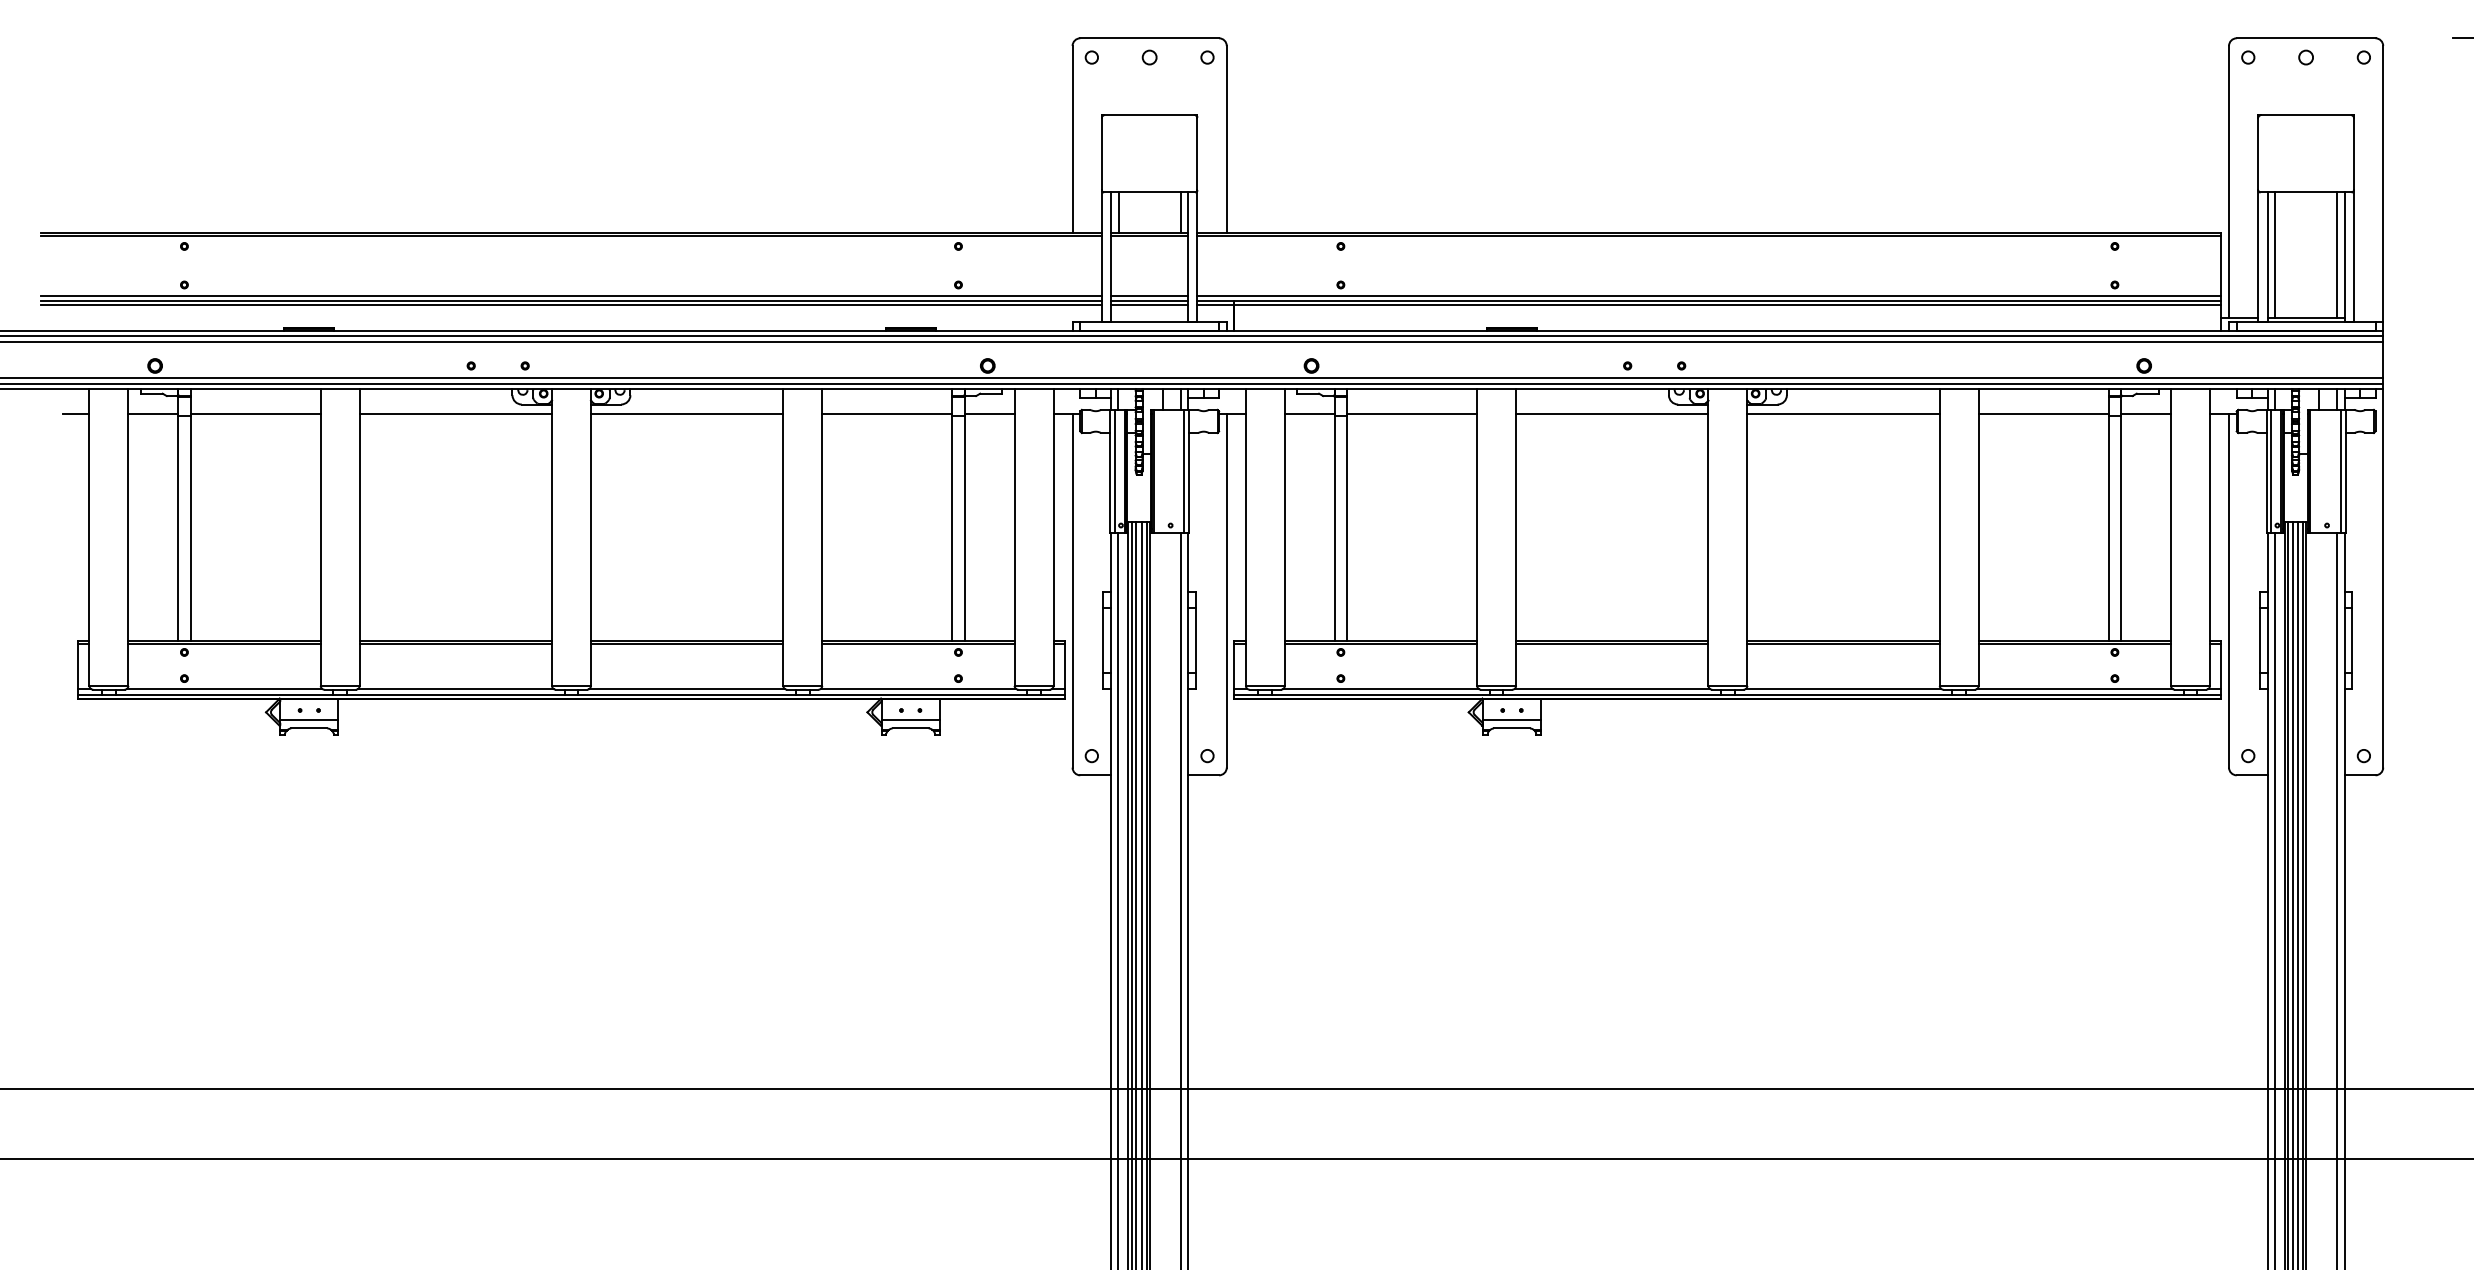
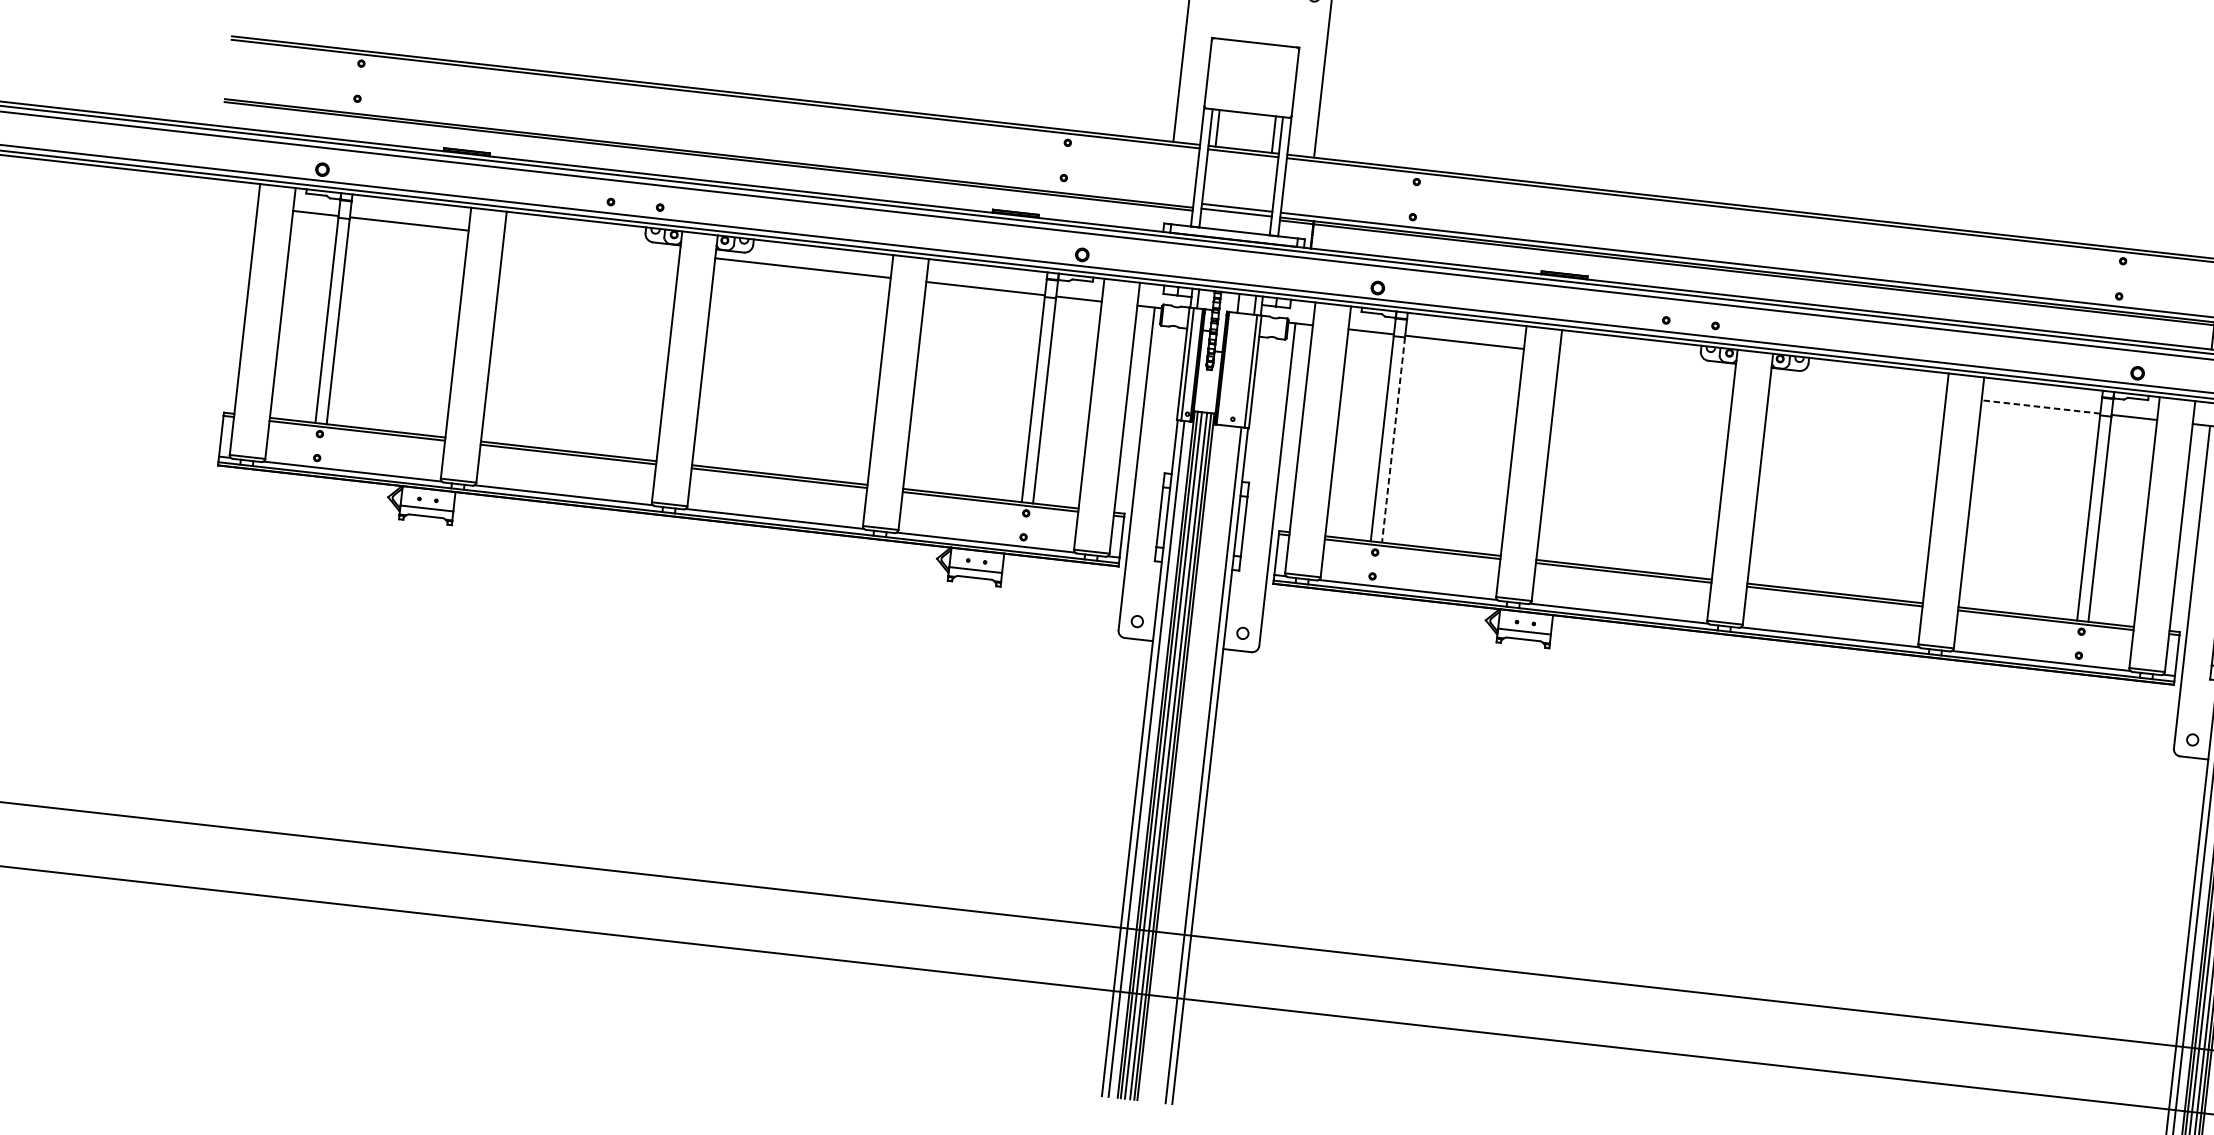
line: (571, 296) -> (709, 148), removed
line: (1149, 304) -> (1236, 215), removed
line: (75, 414) -> (244, 205), removed
line: (455, 414) -> (591, 244), removed
line: (1612, 414) -> (1647, 363), removed
line: (1843, 414) -> (1858, 386), removed
line: (2043, 414) -> (2040, 407), solid -> dashed
line: (1347, 528) -> (1393, 440), solid -> dashed

